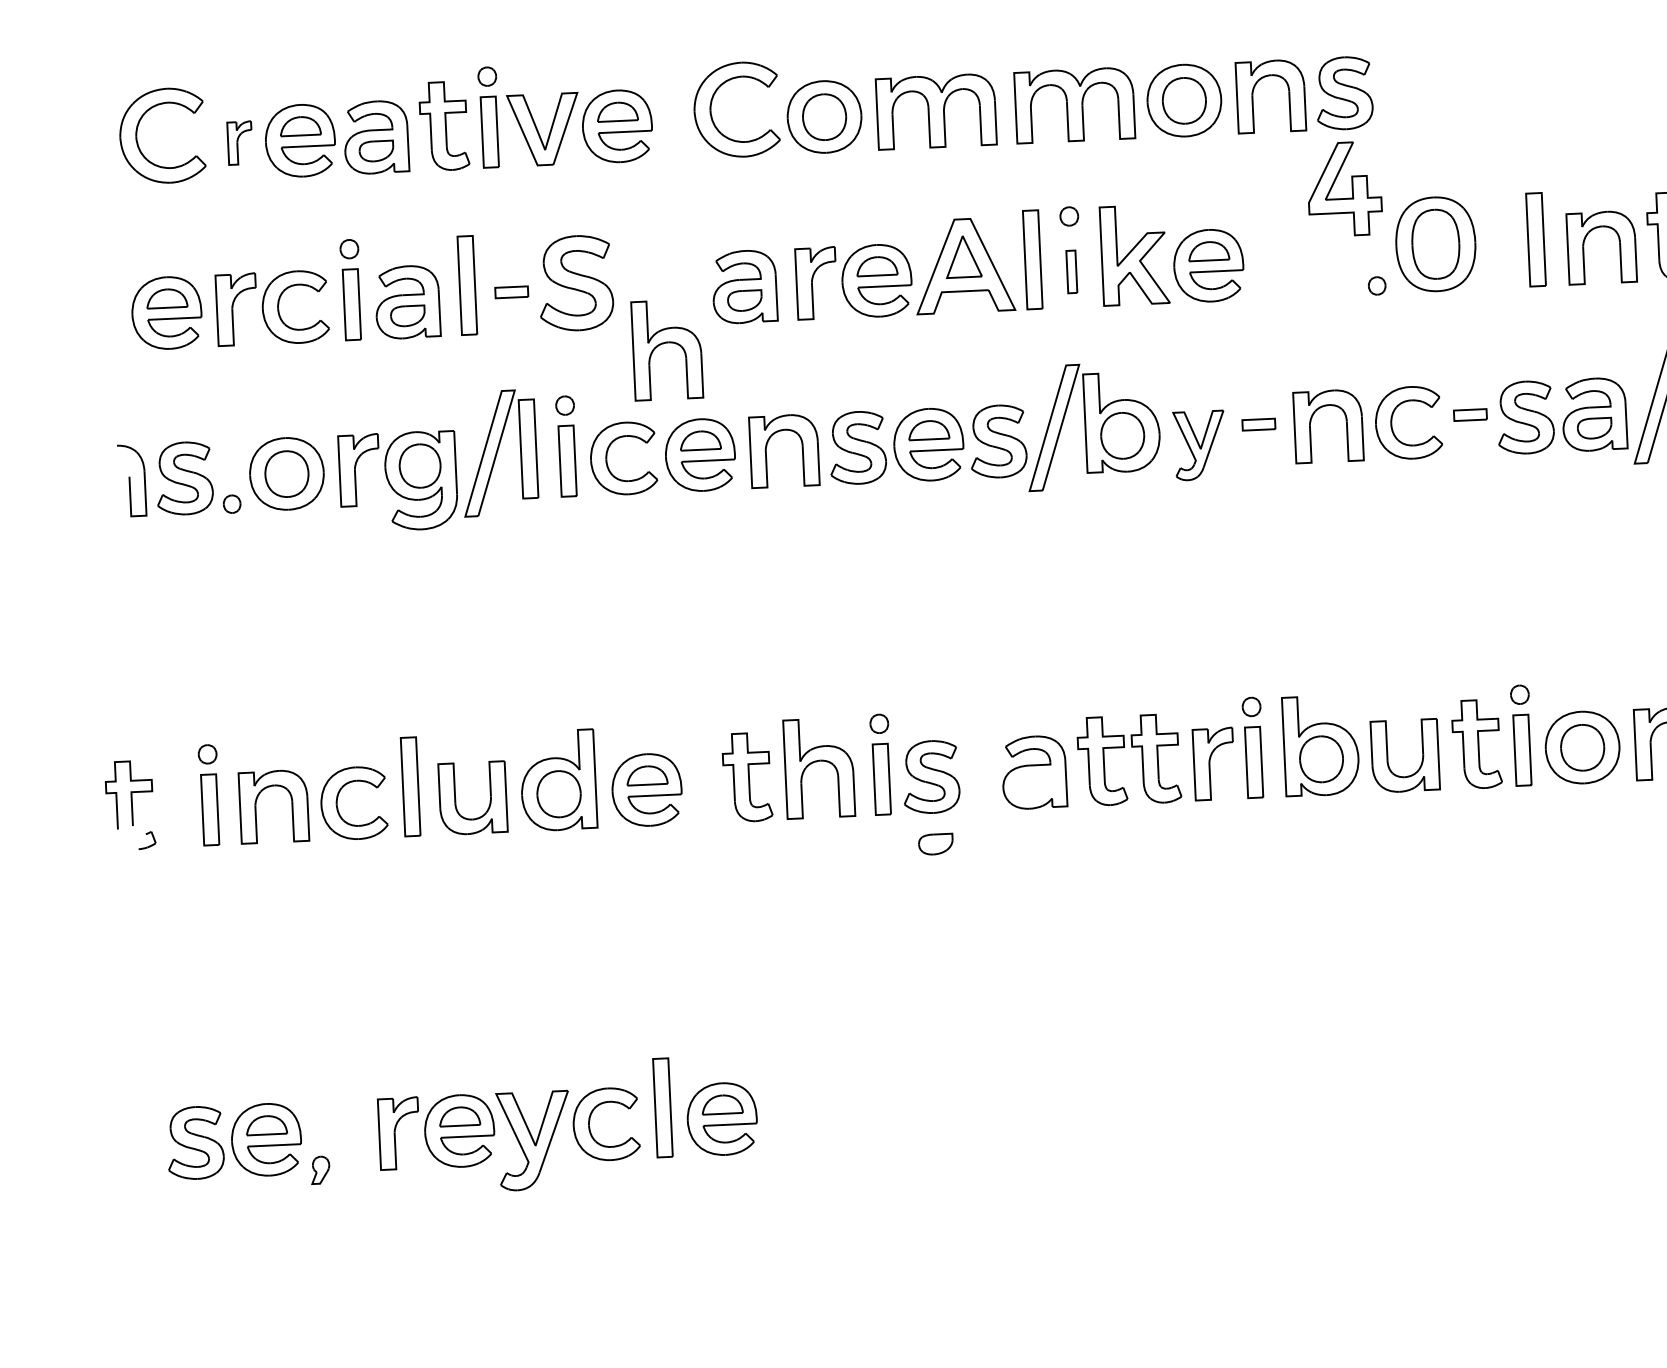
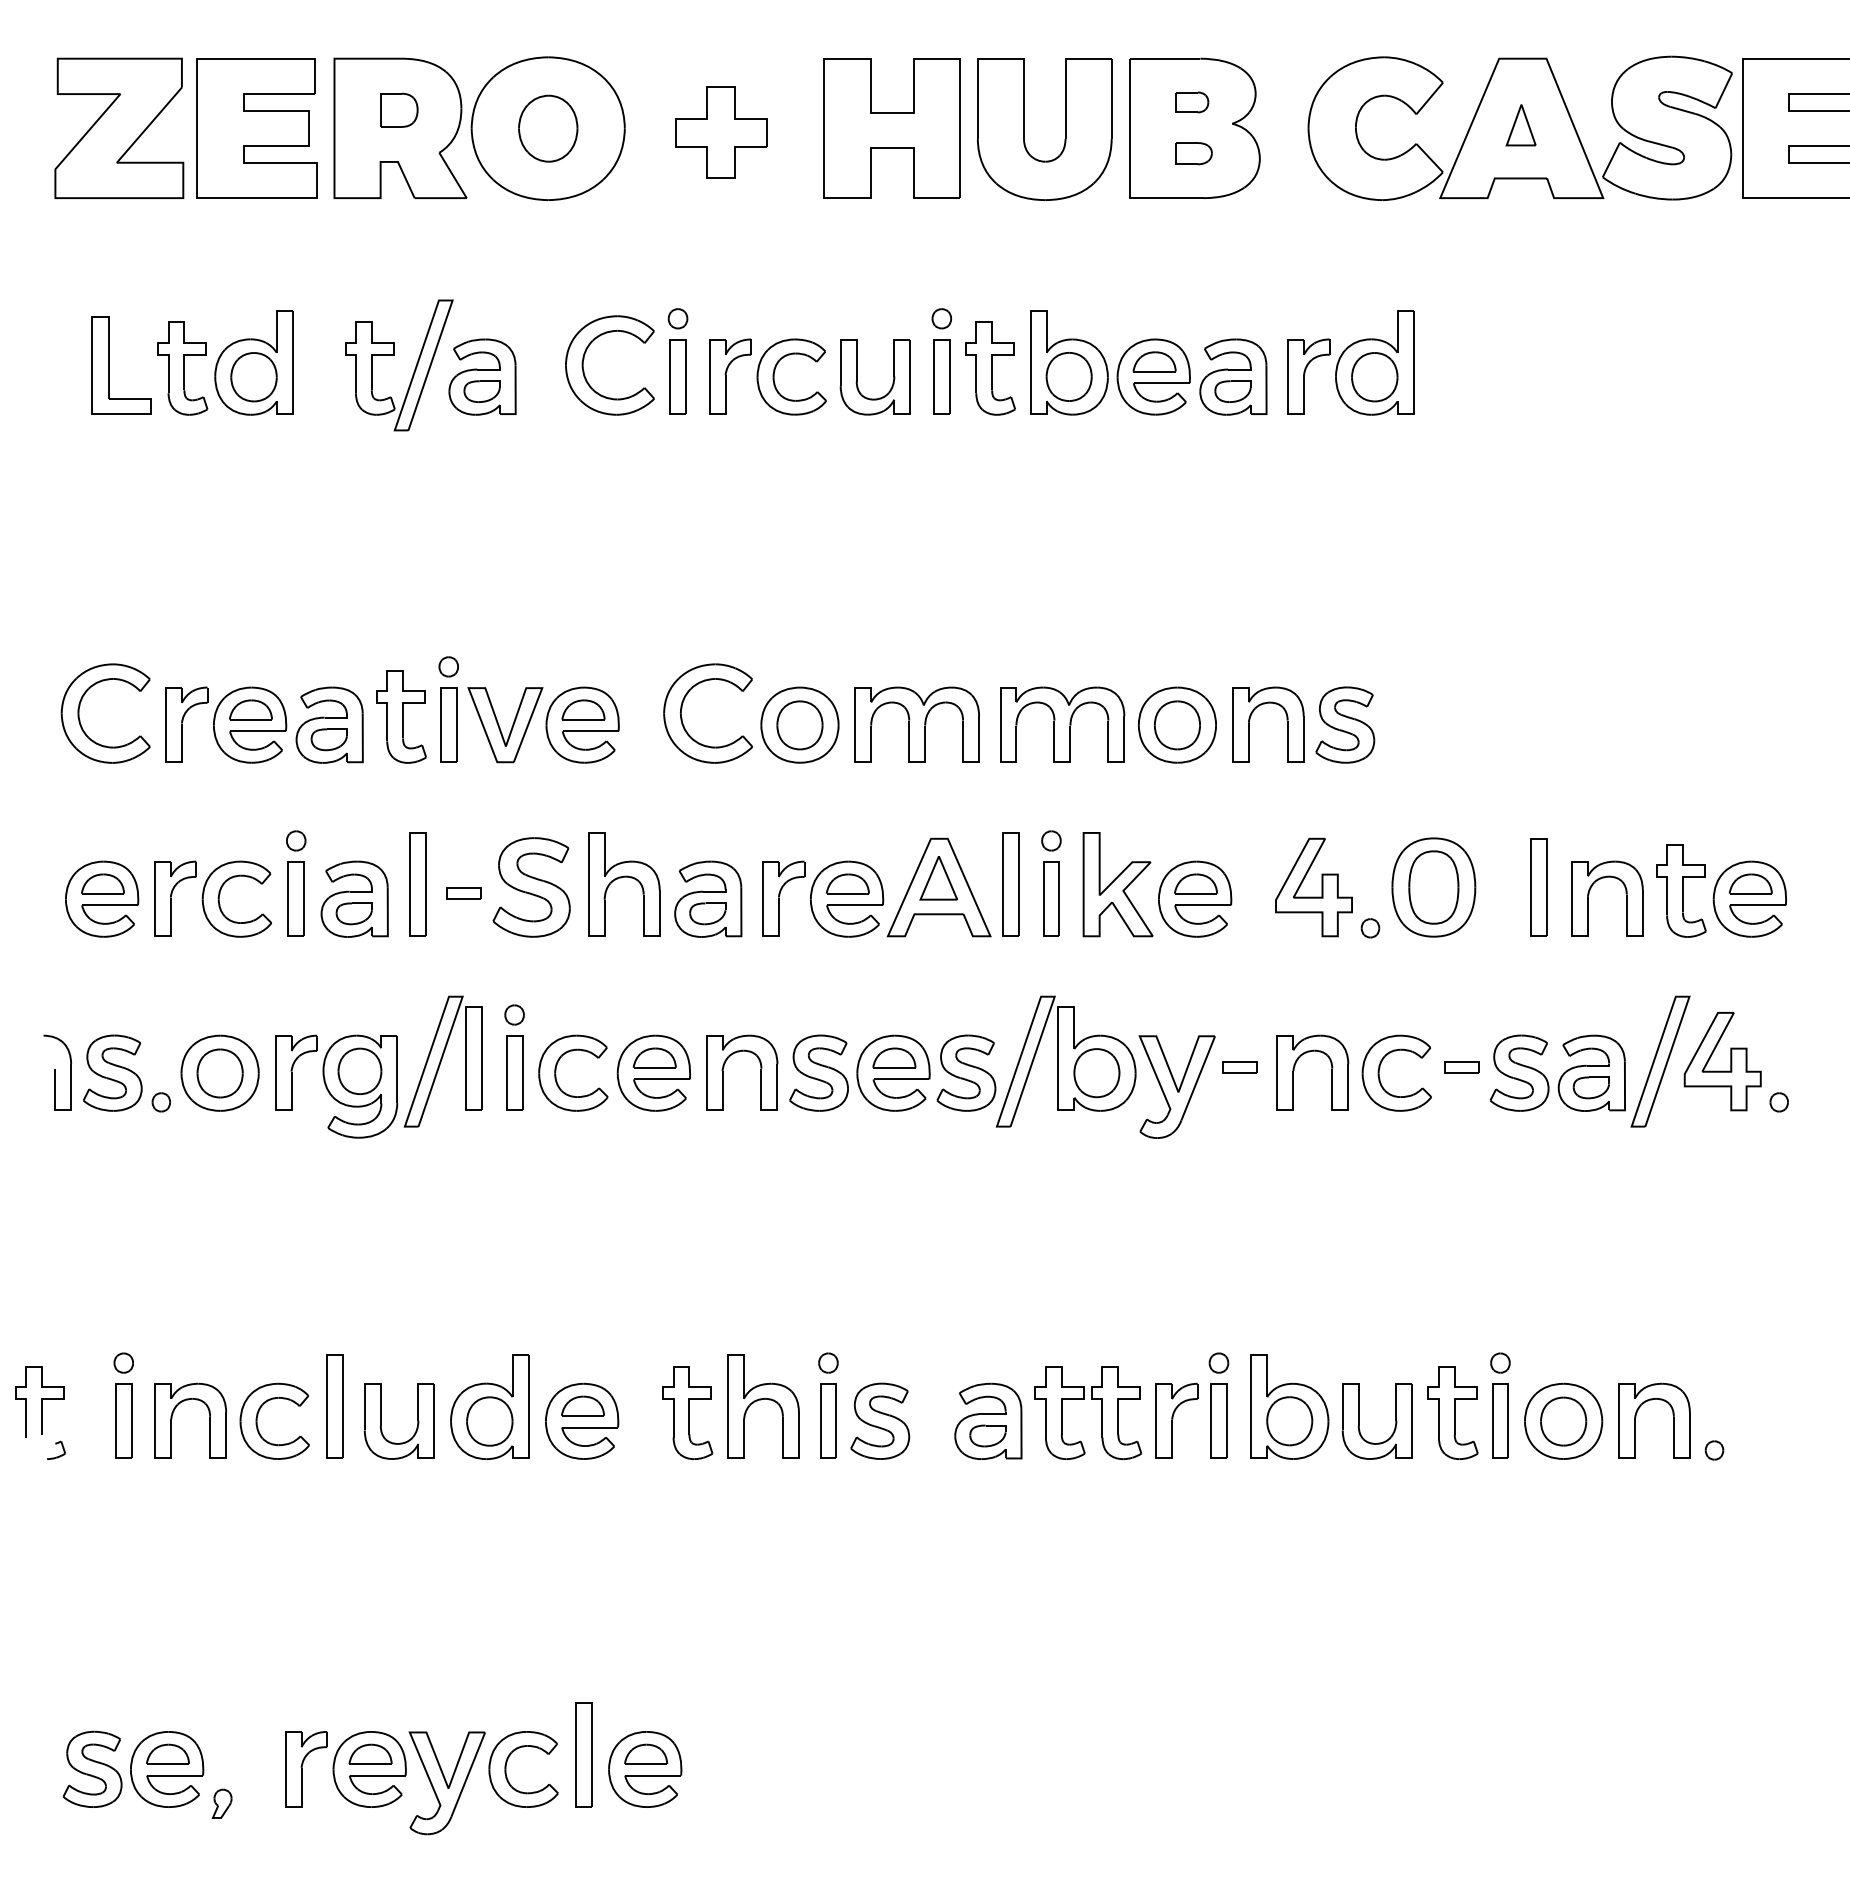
part: (239, 142) -> (186, 724), size x1.67
part: (1351, 188) -> (1321, 887), moved
part: (1071, 271) -> (1051, 898), size x1.67
part: (664, 344) -> (621, 878), moved
part: (1199, 445) -> (1176, 1086), size x1.43
part: (935, 843) -> (987, 1435), moved

